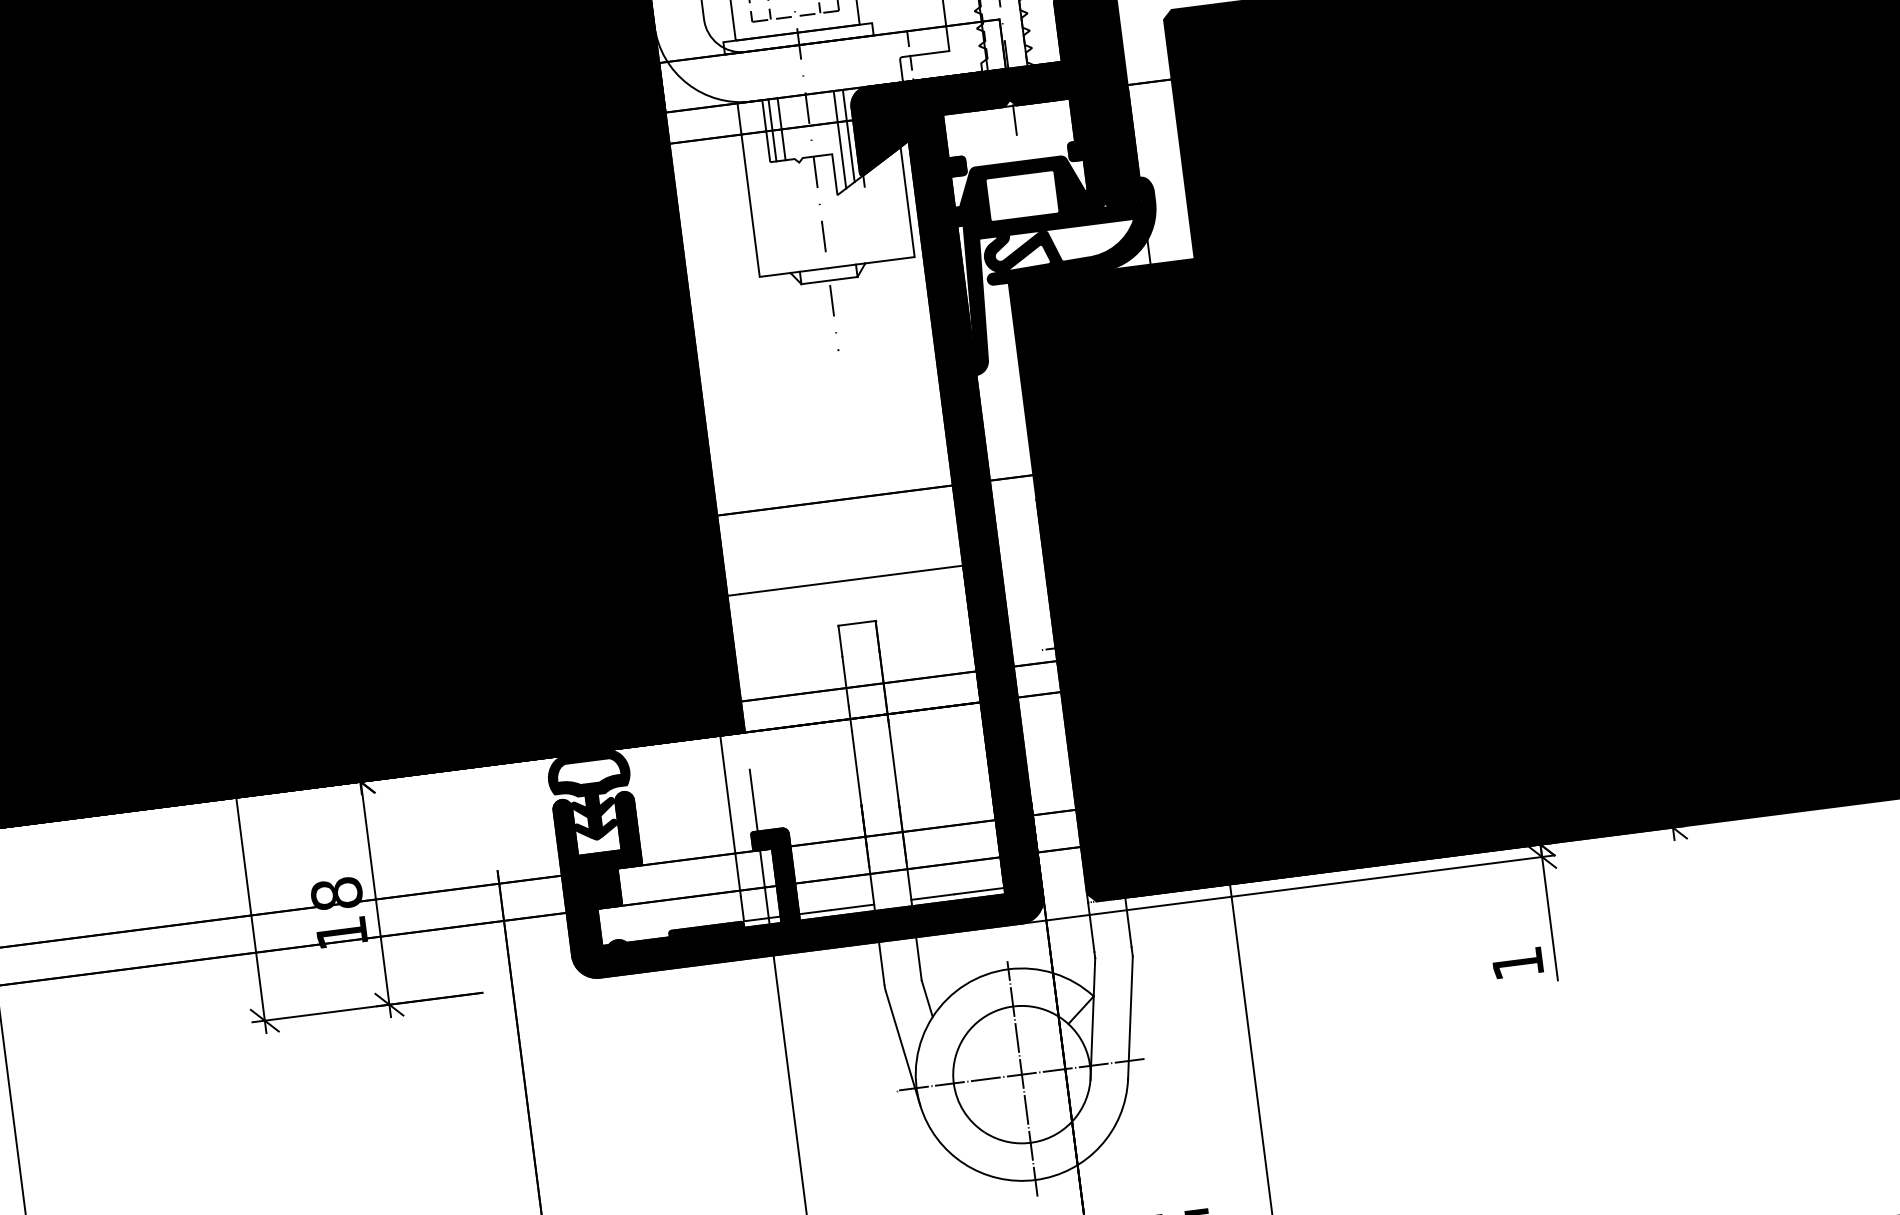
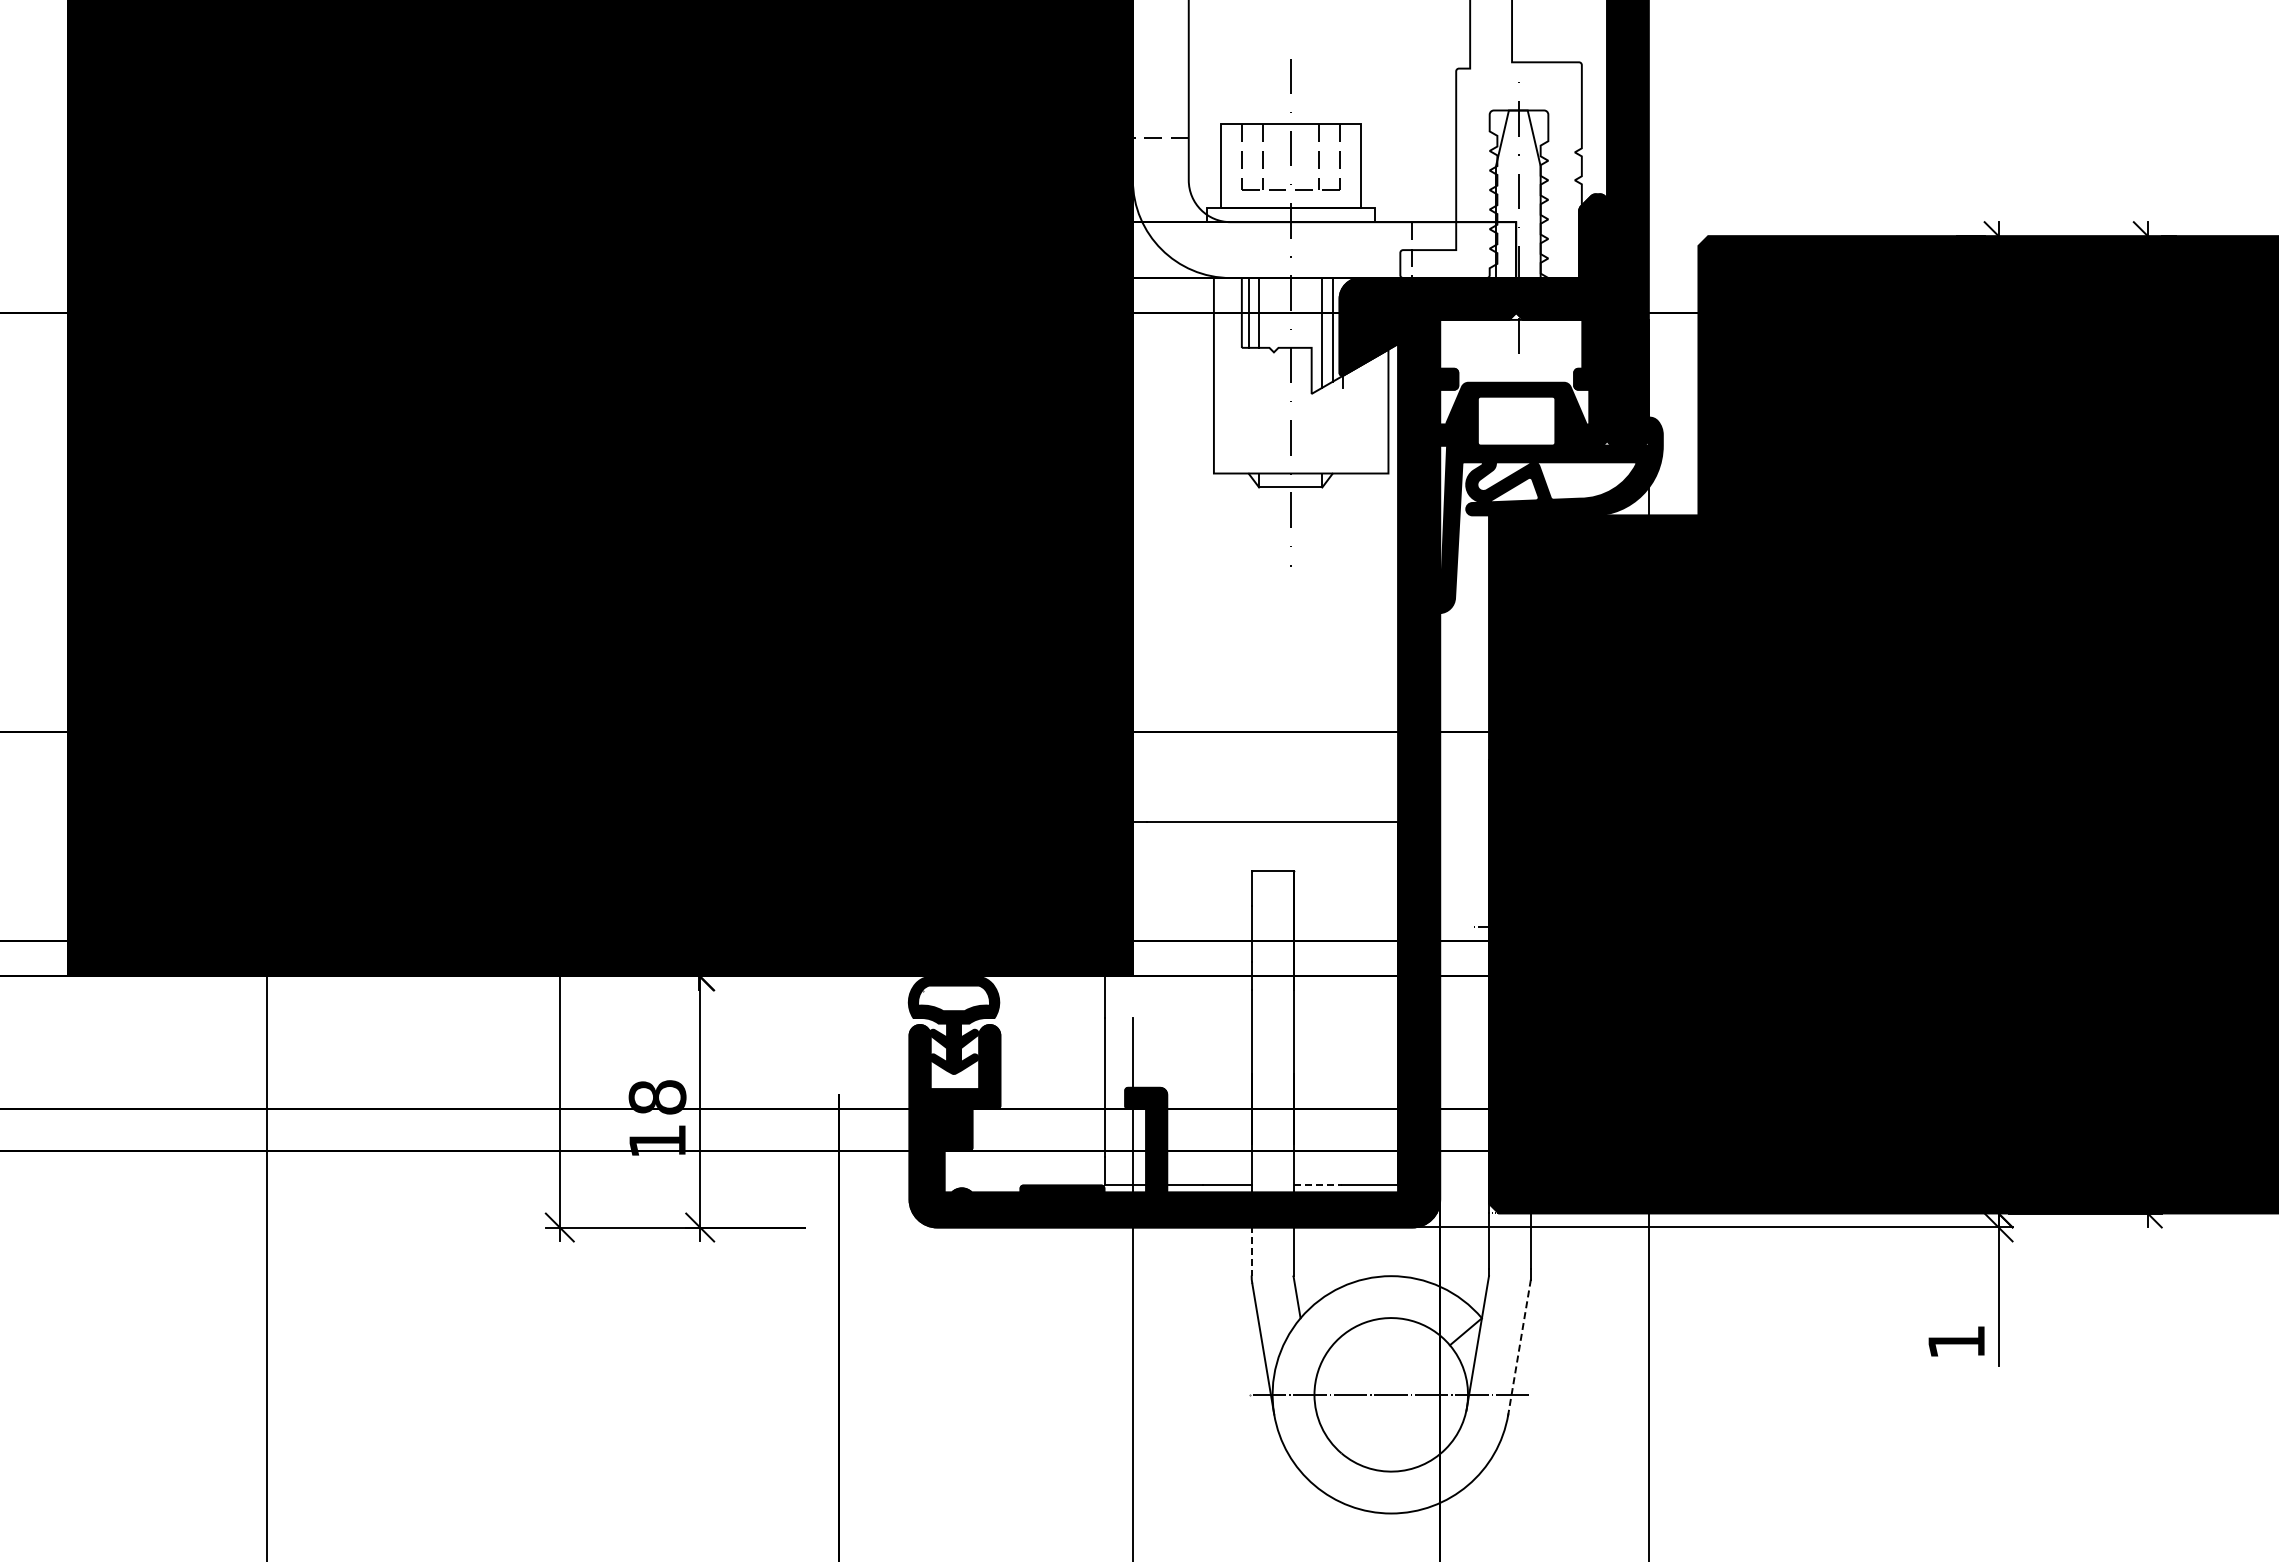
line: (933, 897) -> (1318, 1185), solid -> dashed
line: (881, 962) -> (1251, 1250), solid -> dashed
line: (1130, 1018) -> (1519, 1347), solid -> dashed
line: (1022, 1078) -> (1391, 1399), removed

